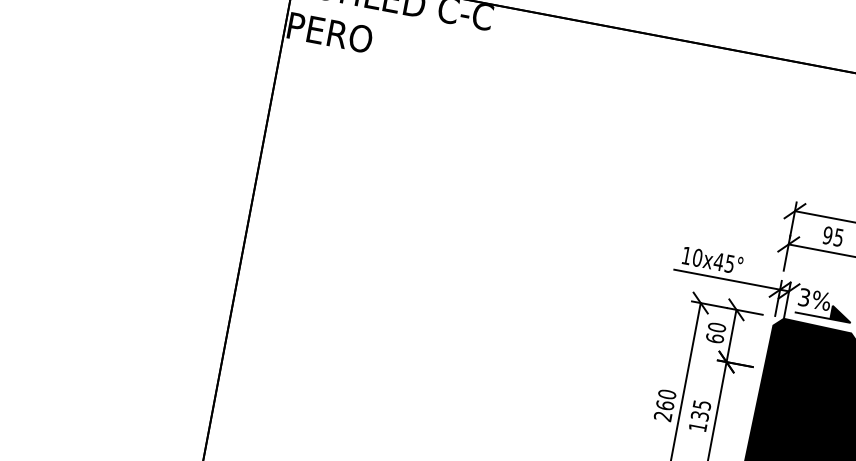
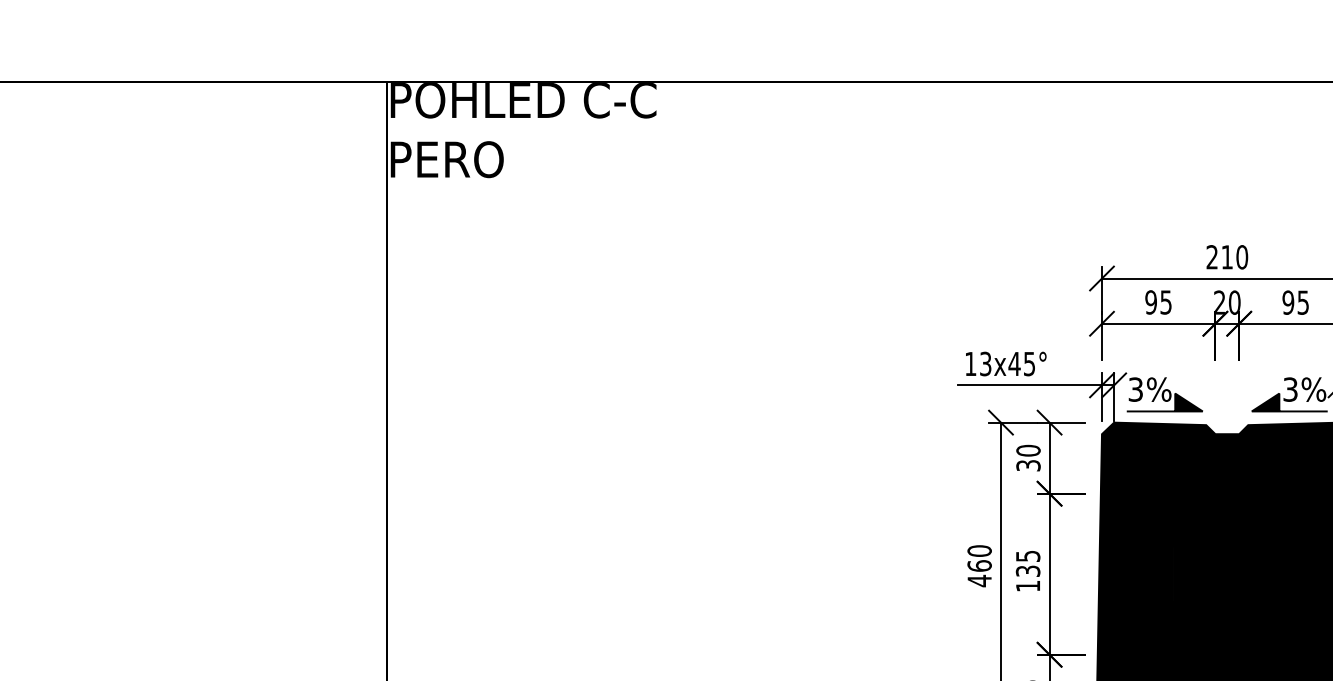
text: (697, 257) -> (985, 363), 10x45° -> 13x45°
text: (714, 338) -> (1028, 465), 60 -> 30
text: (663, 416) -> (979, 580), 260 -> 460

